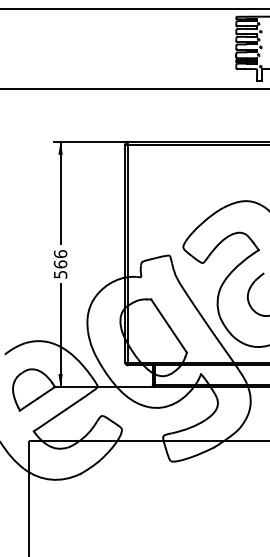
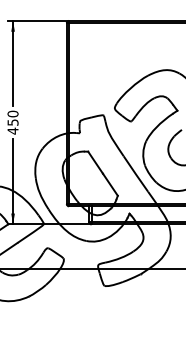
text: (60, 264) -> (12, 122), 566 -> 450

